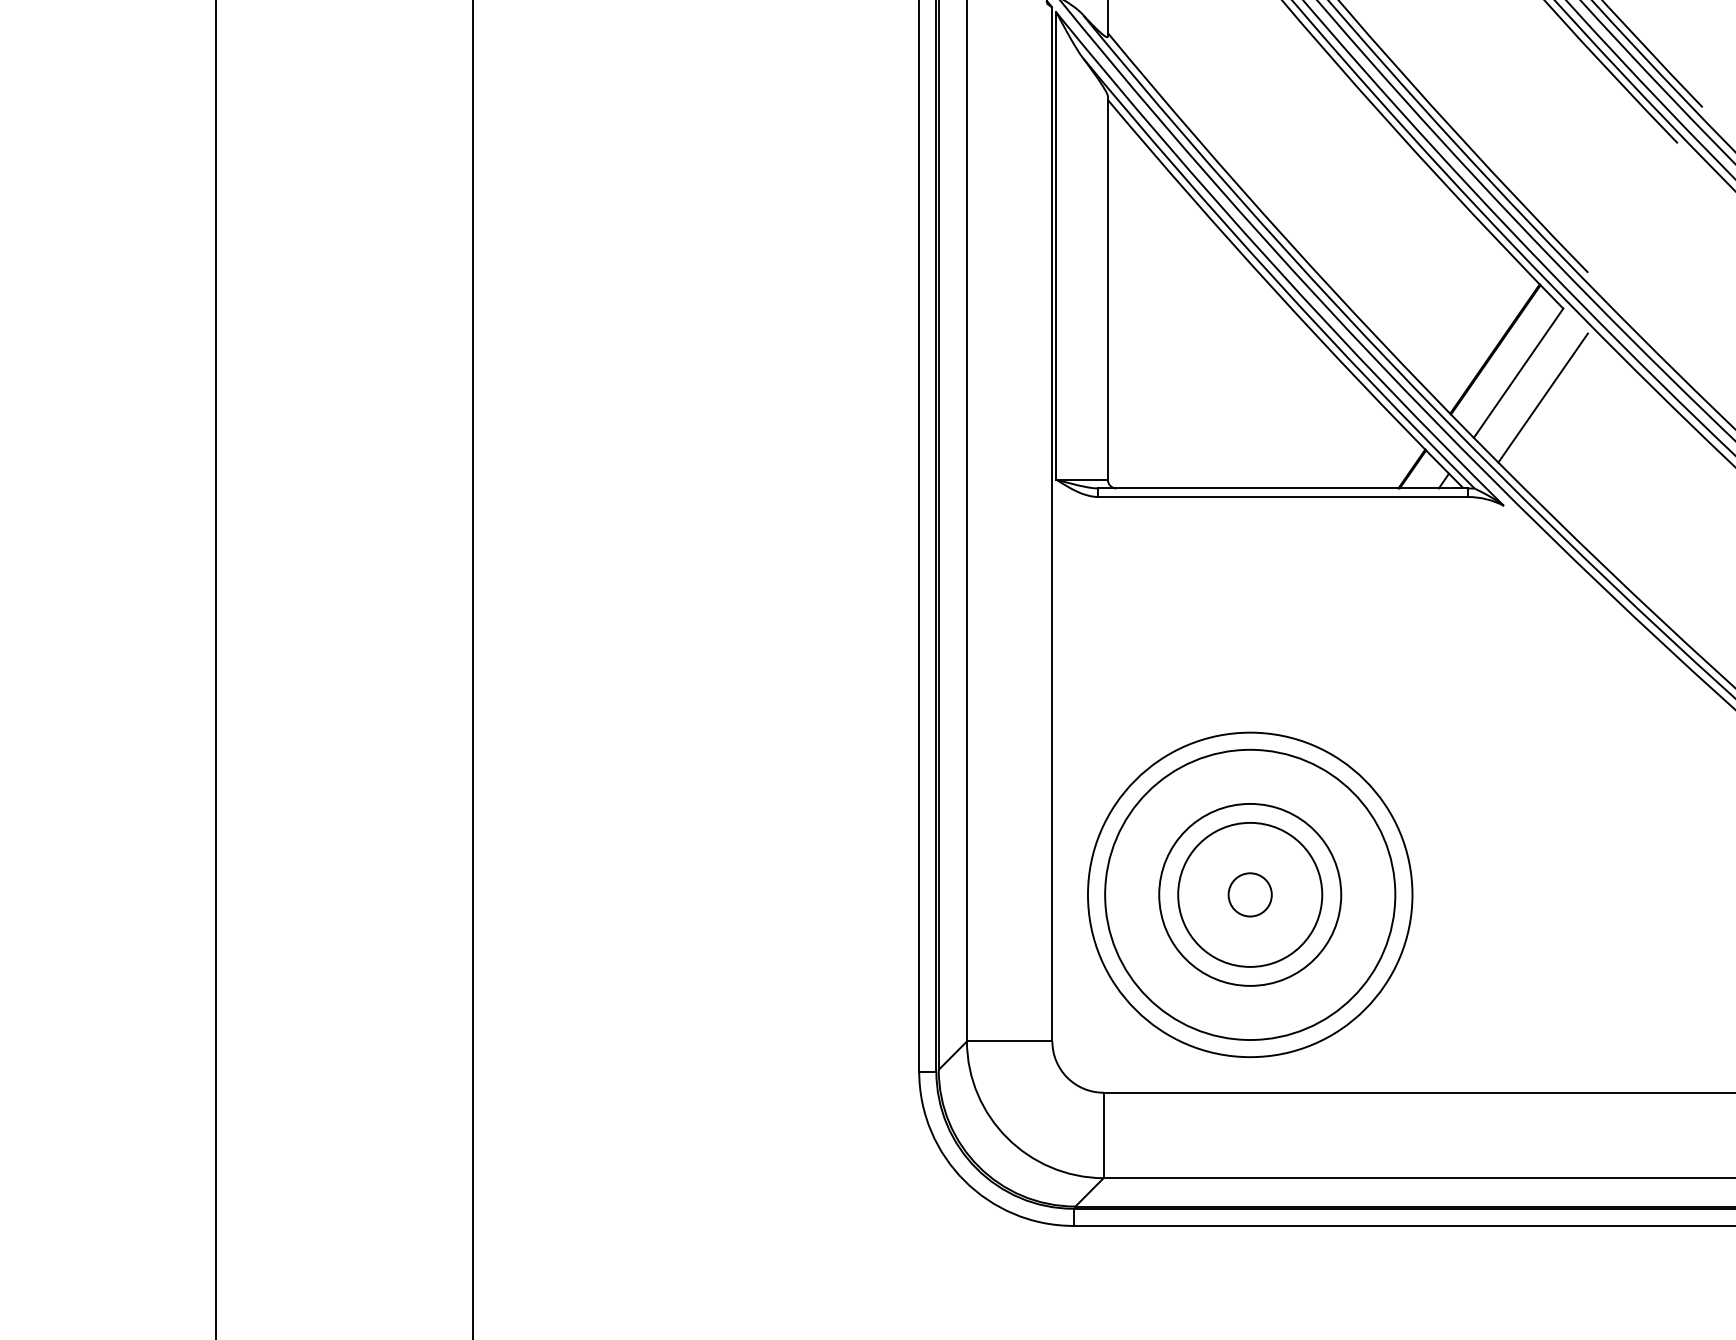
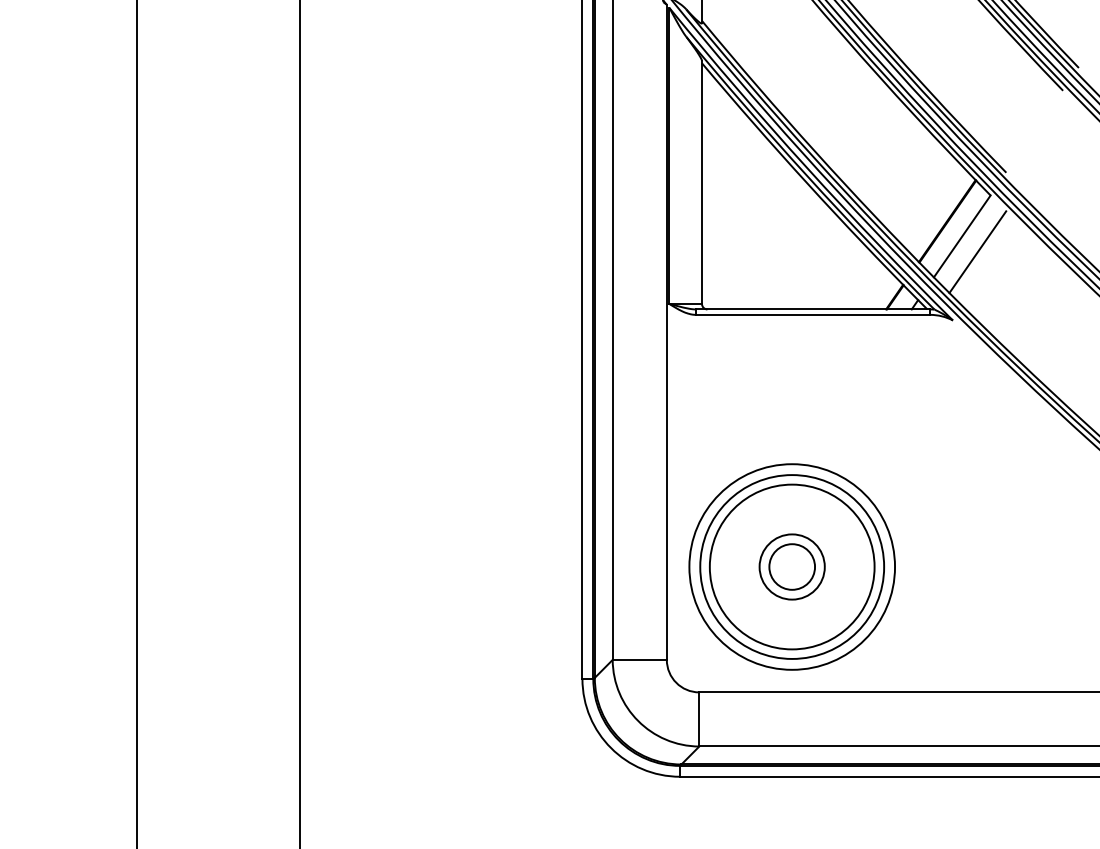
circle: (1249, 894) -> (791, 566), size x0.71
circle: (1249, 894) -> (791, 566), size x1.43
circle: (1250, 894) -> (792, 566), size x1.67

